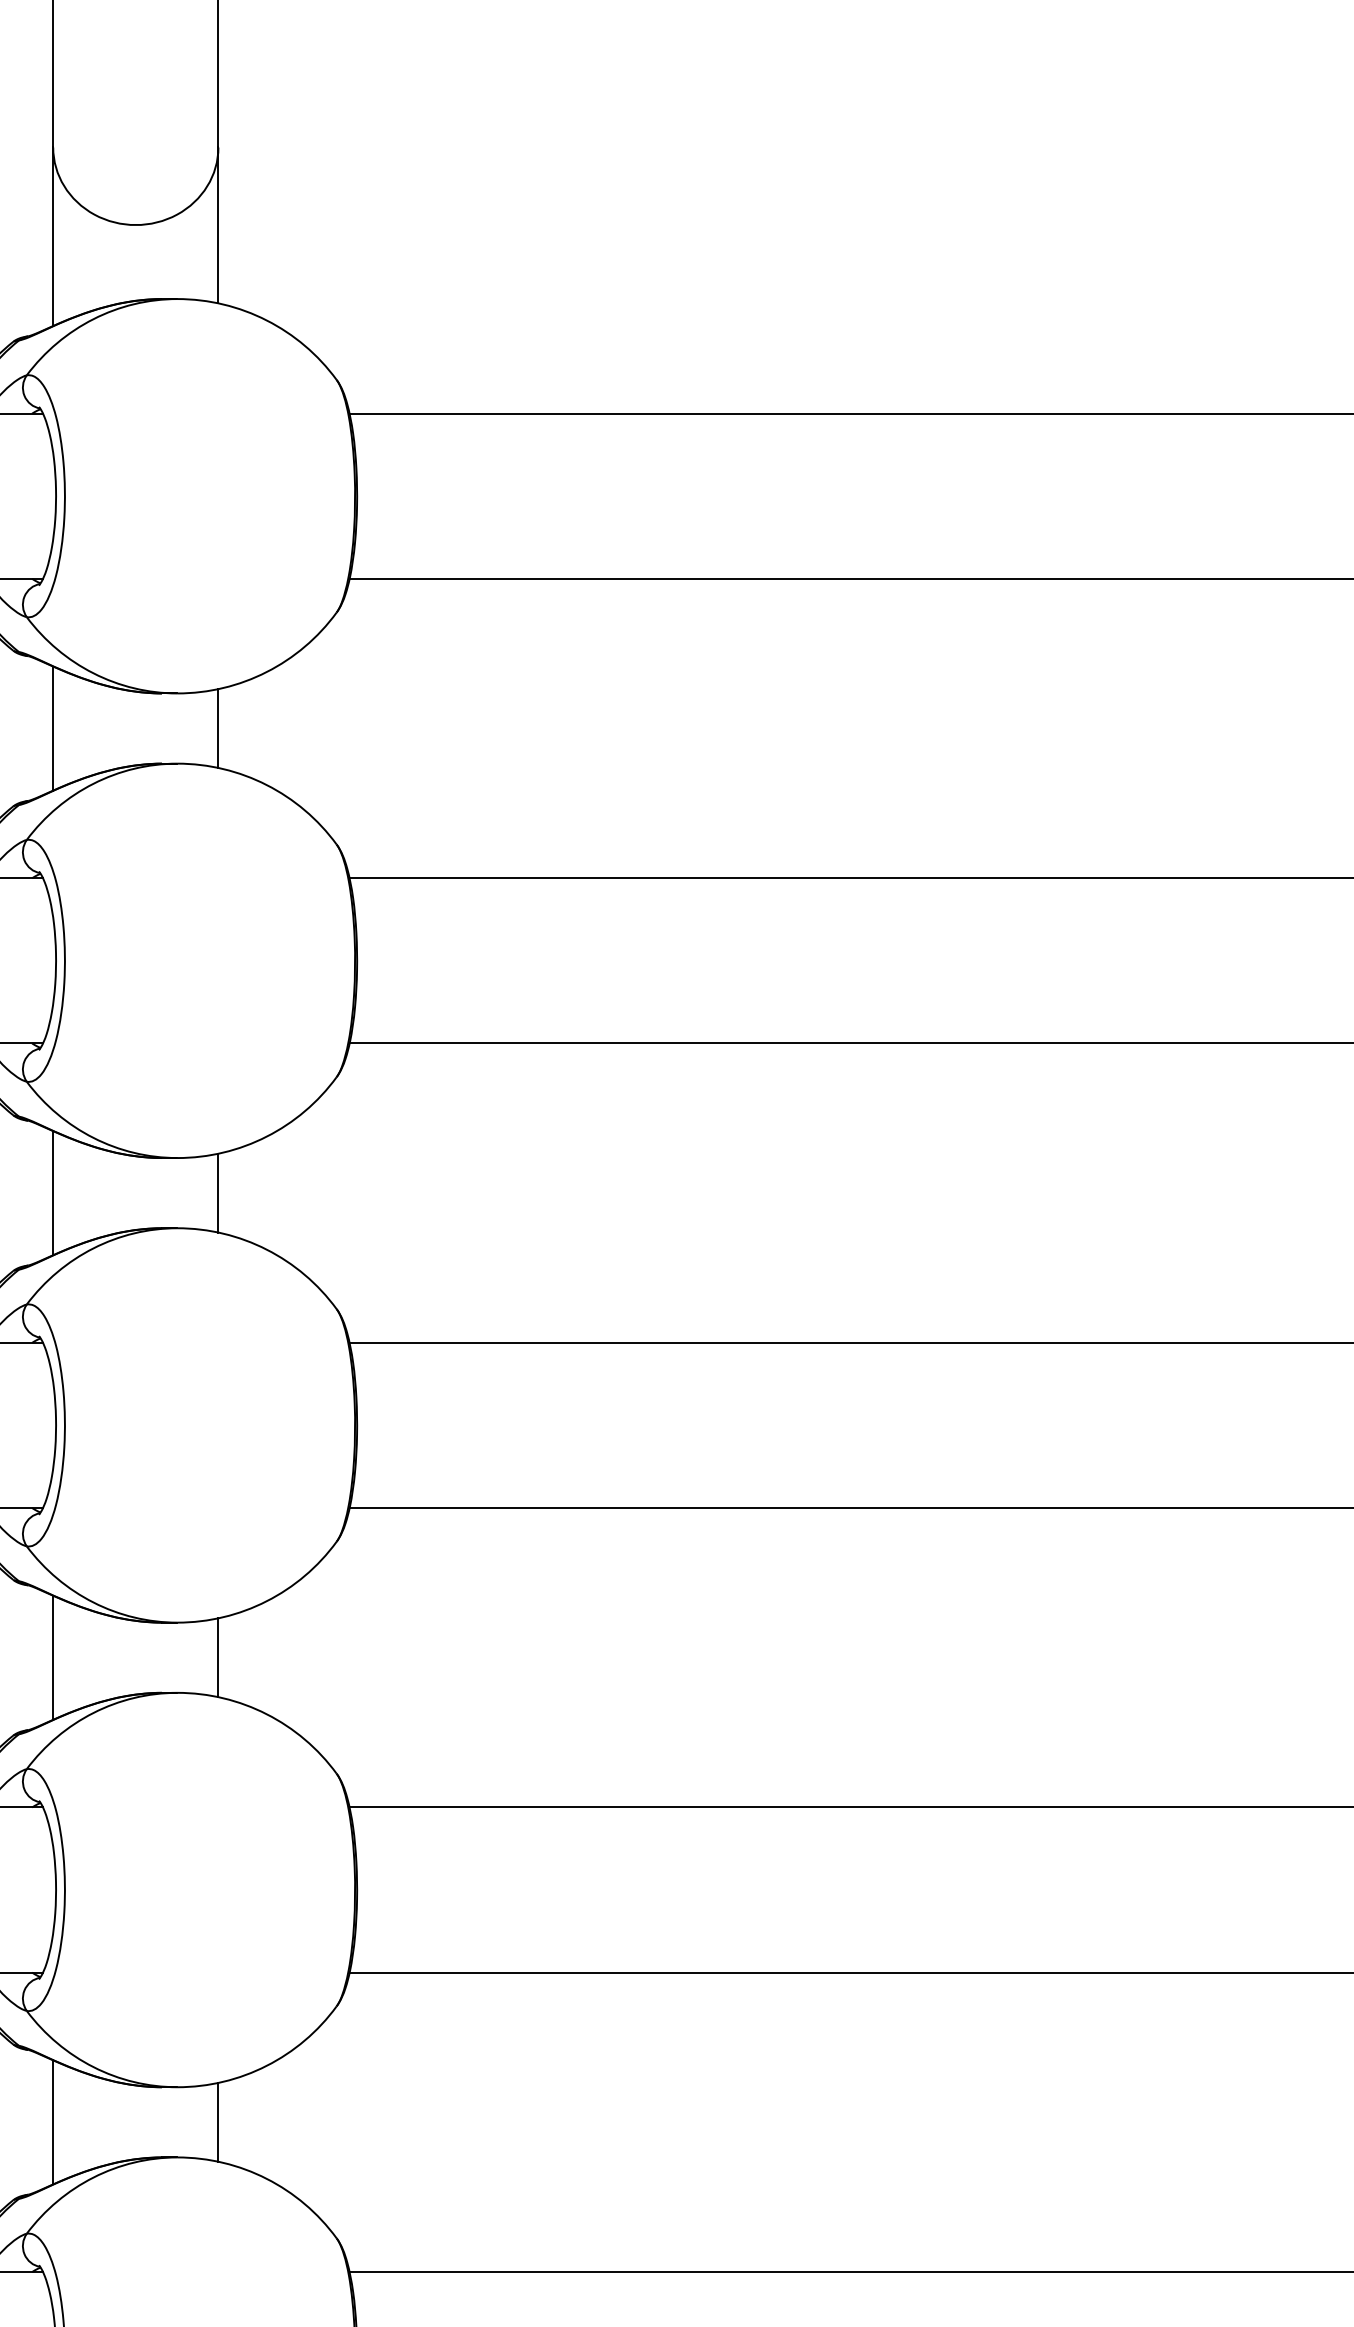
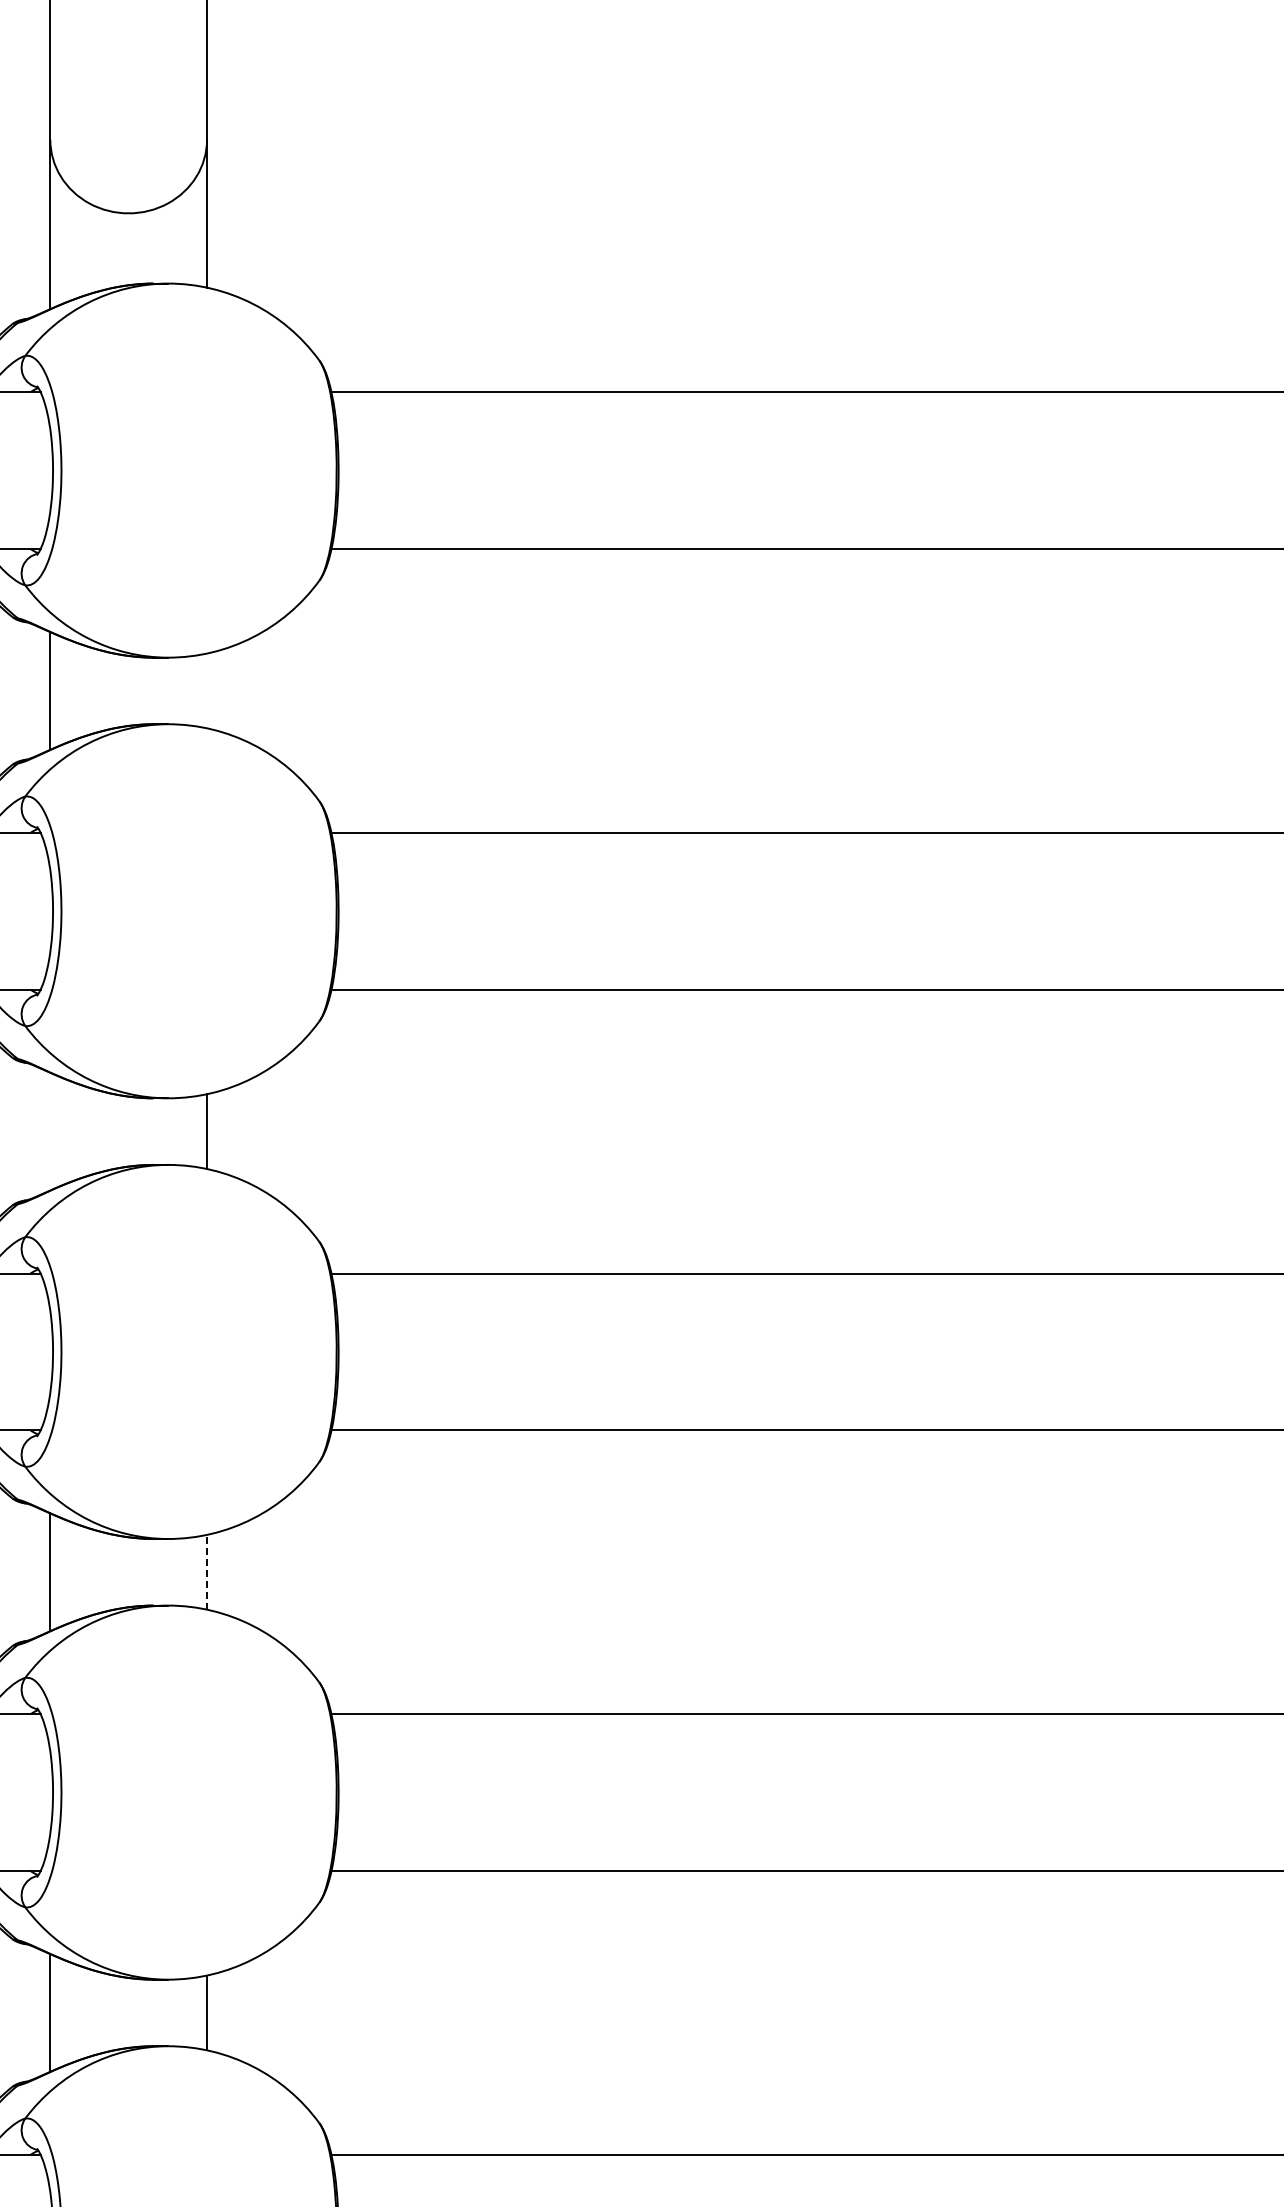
line: (218, 728) -> (207, 690), removed
line: (53, 1193) -> (50, 1131), removed
line: (218, 1656) -> (207, 1571), solid -> dashed

